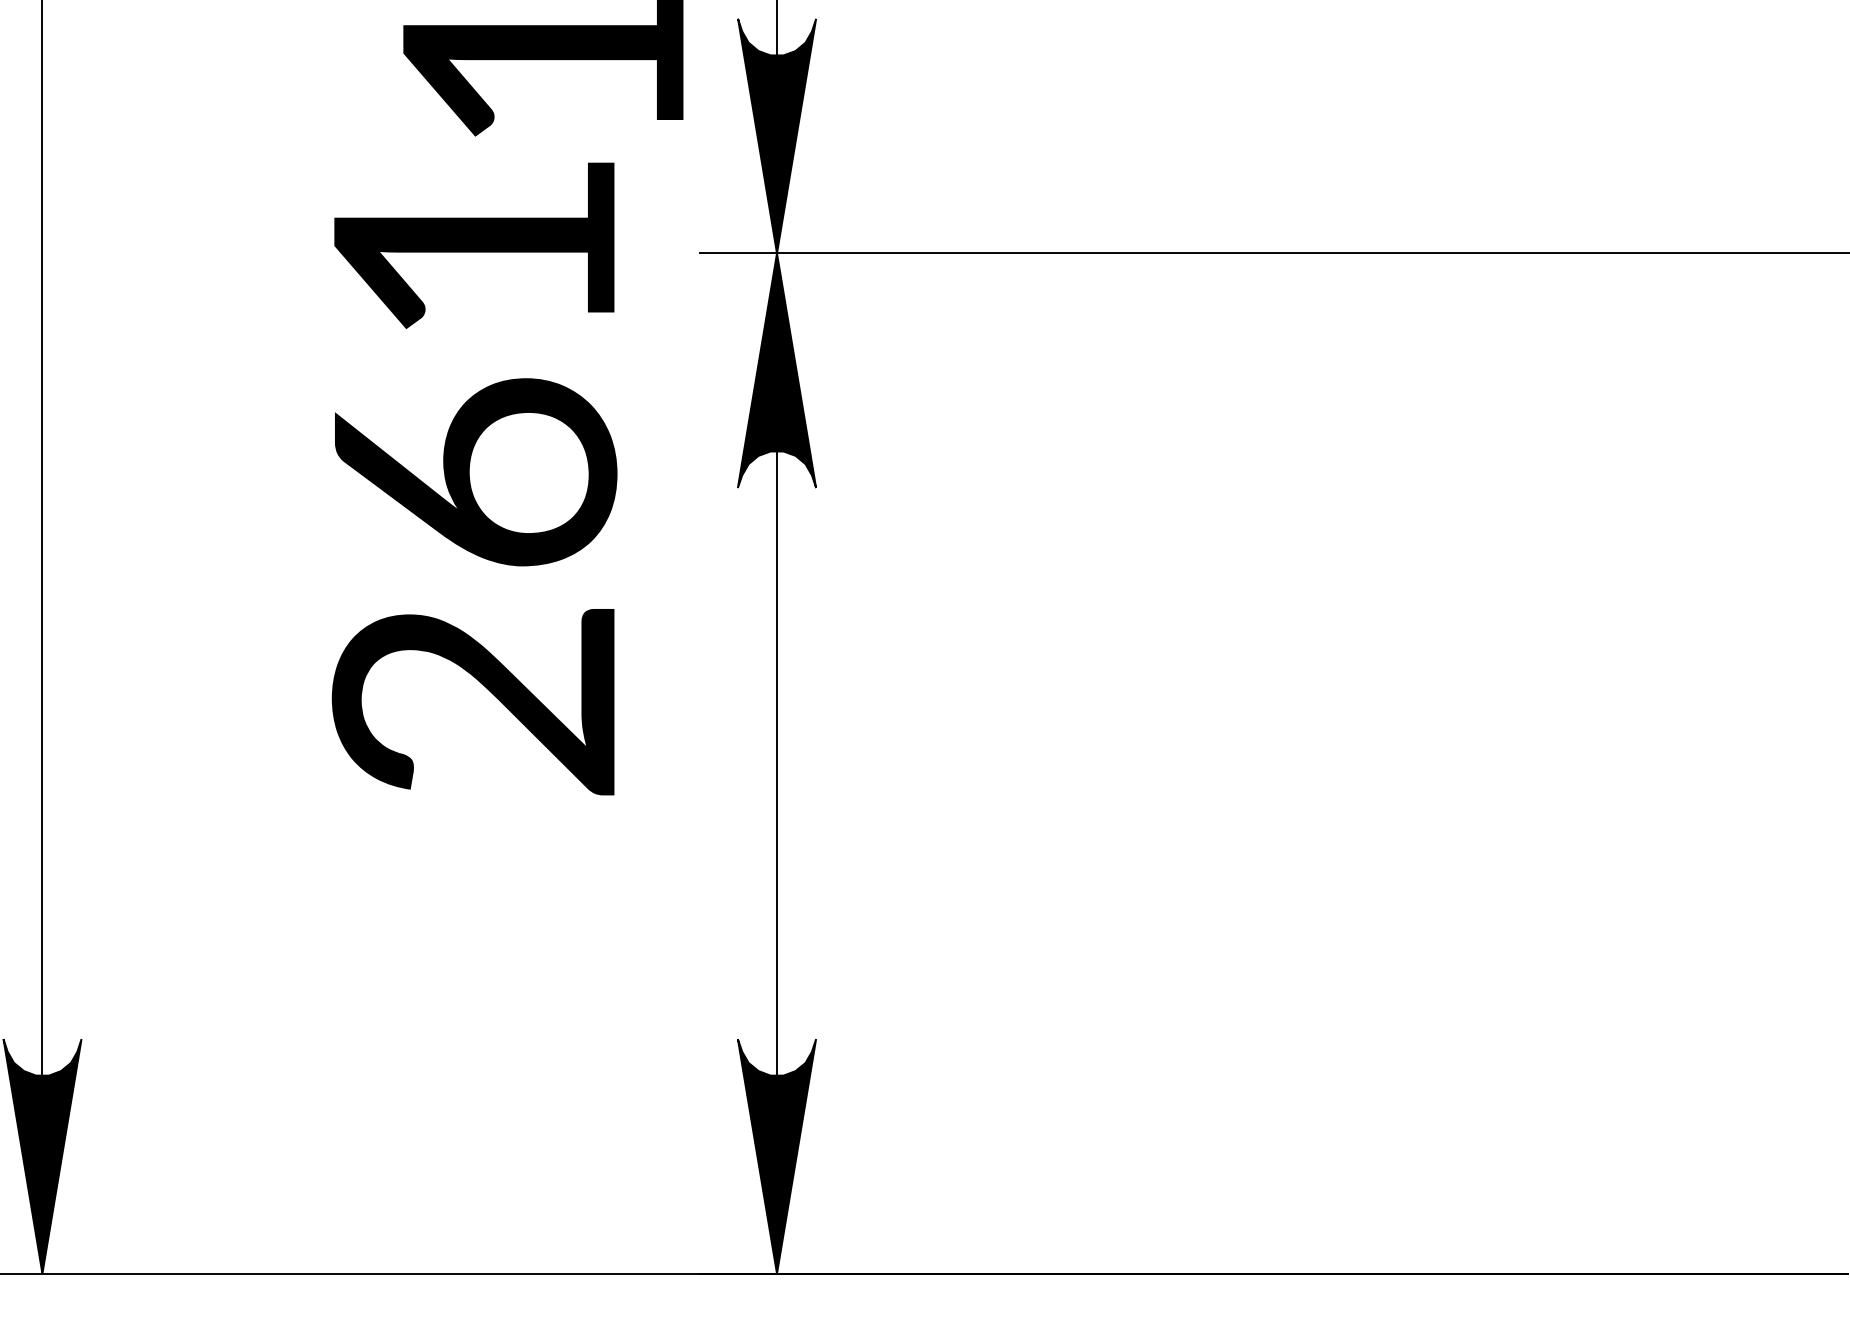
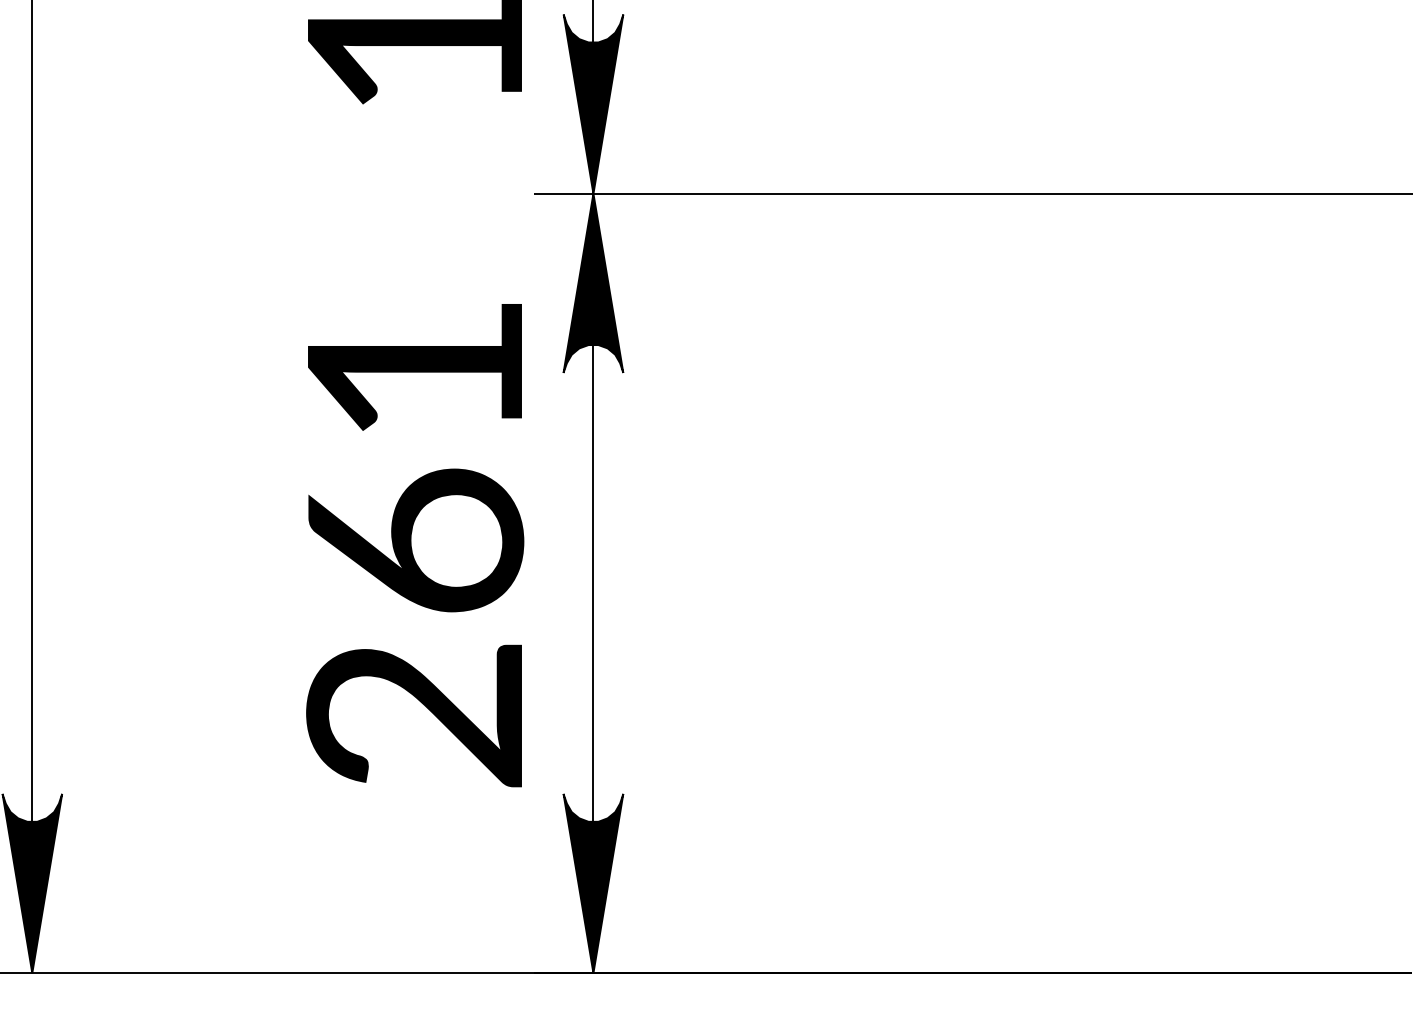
text: (474, 478) -> (415, 545), moved

